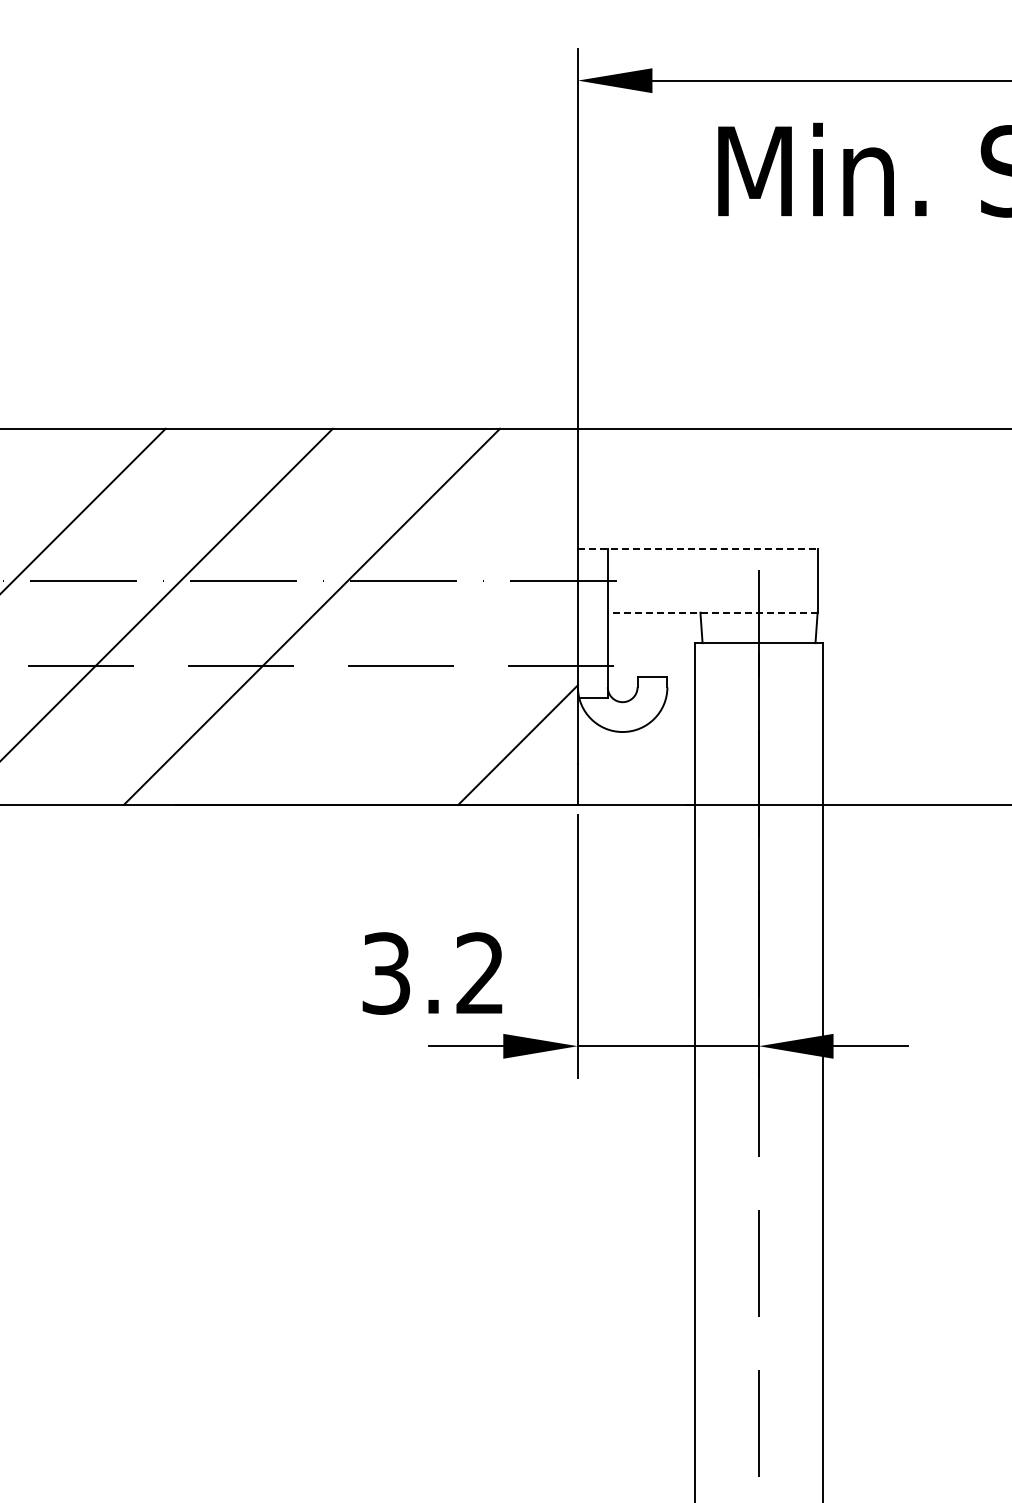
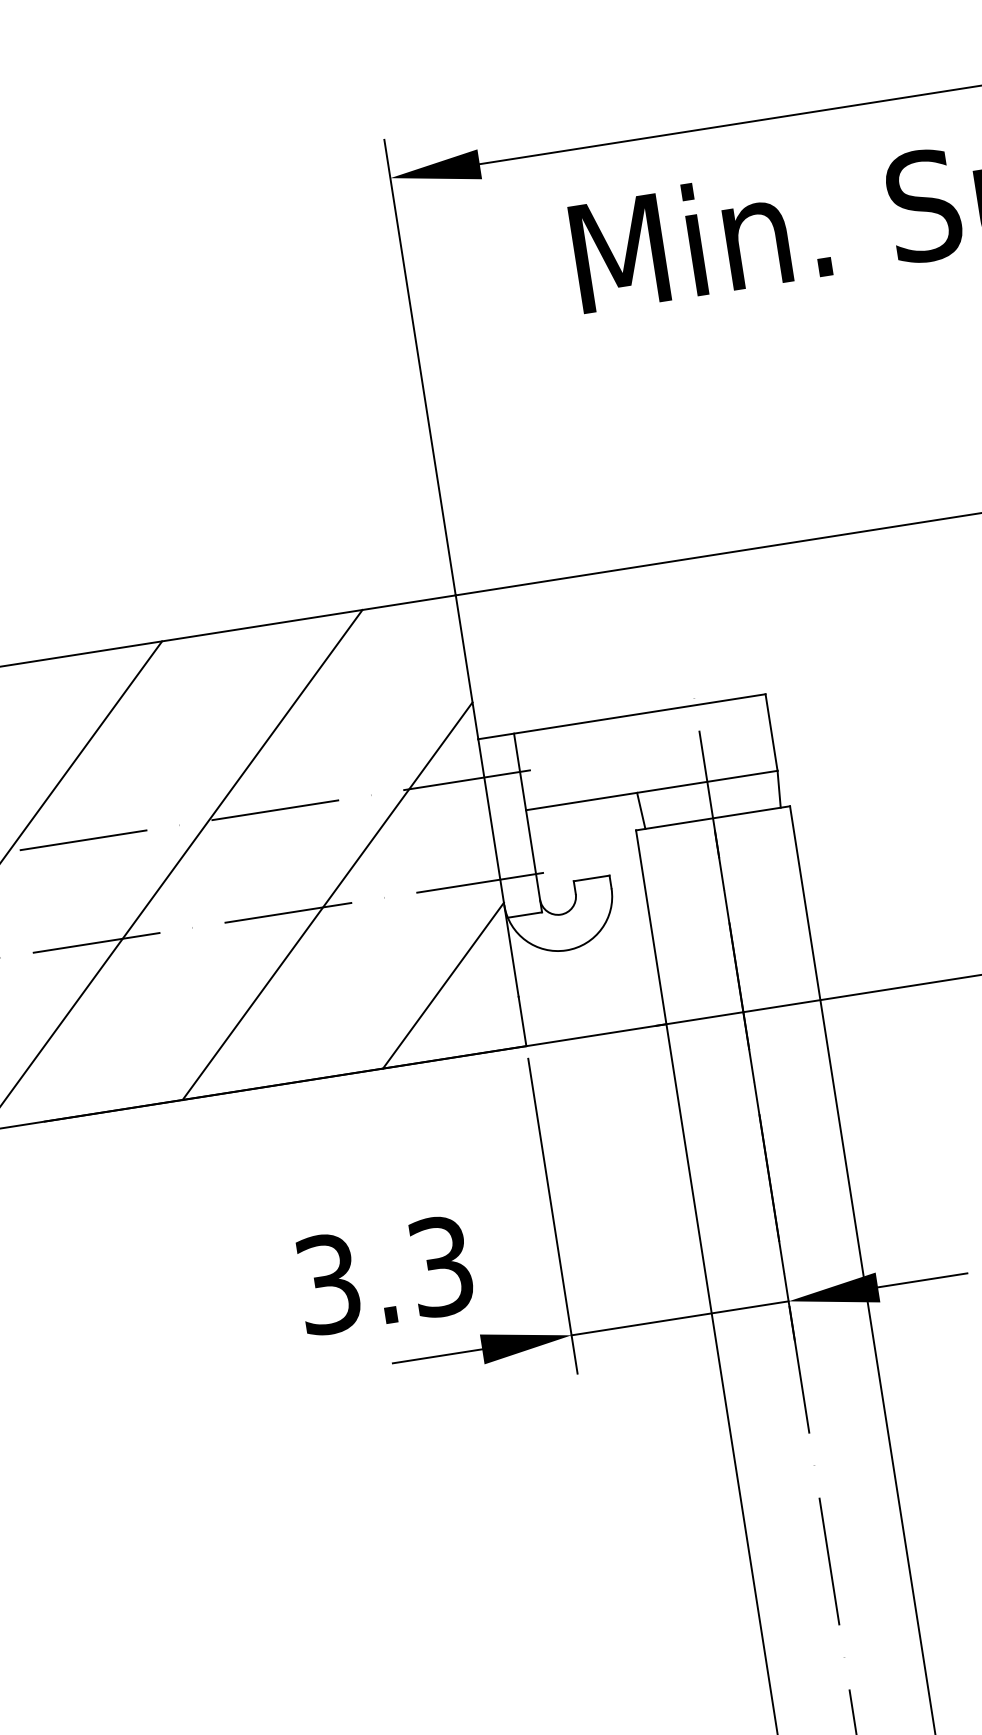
line: (697, 548) -> (621, 716), dashed -> solid
line: (712, 612) -> (651, 790), dashed -> solid
line: (434, 661) -> (327, 901), added
text: (480, 973) -> (441, 1266), 3.2 -> 3.3

